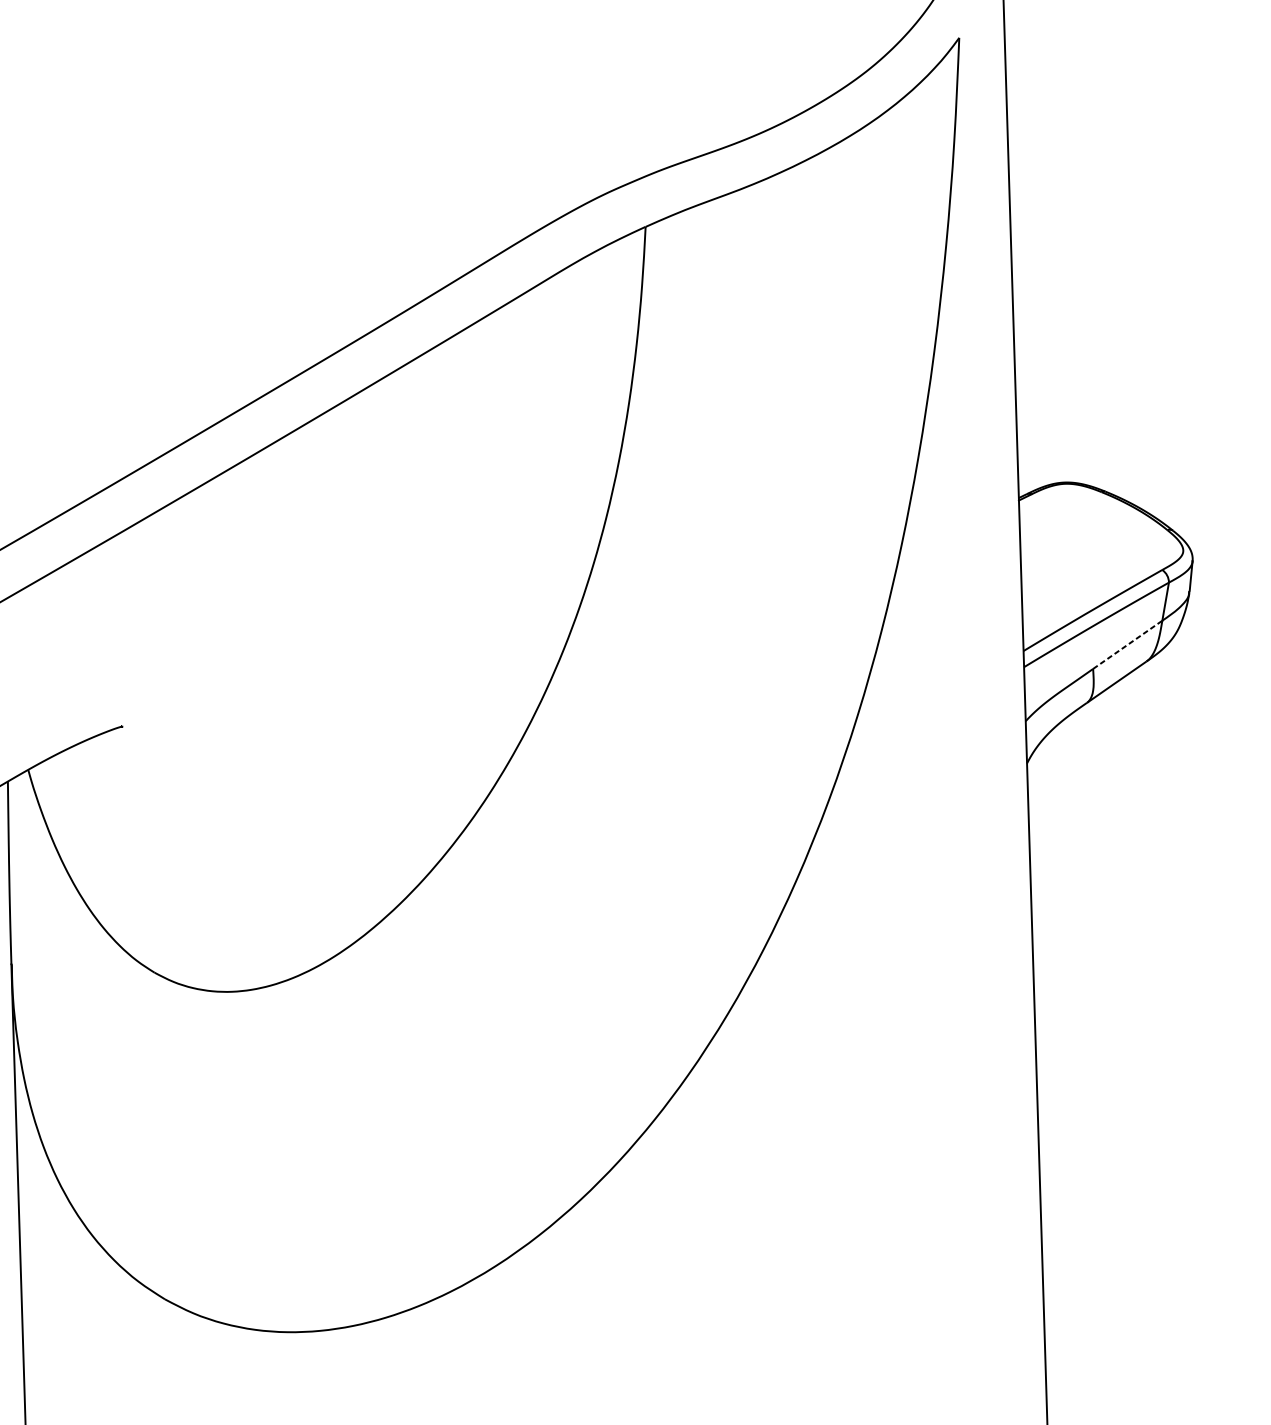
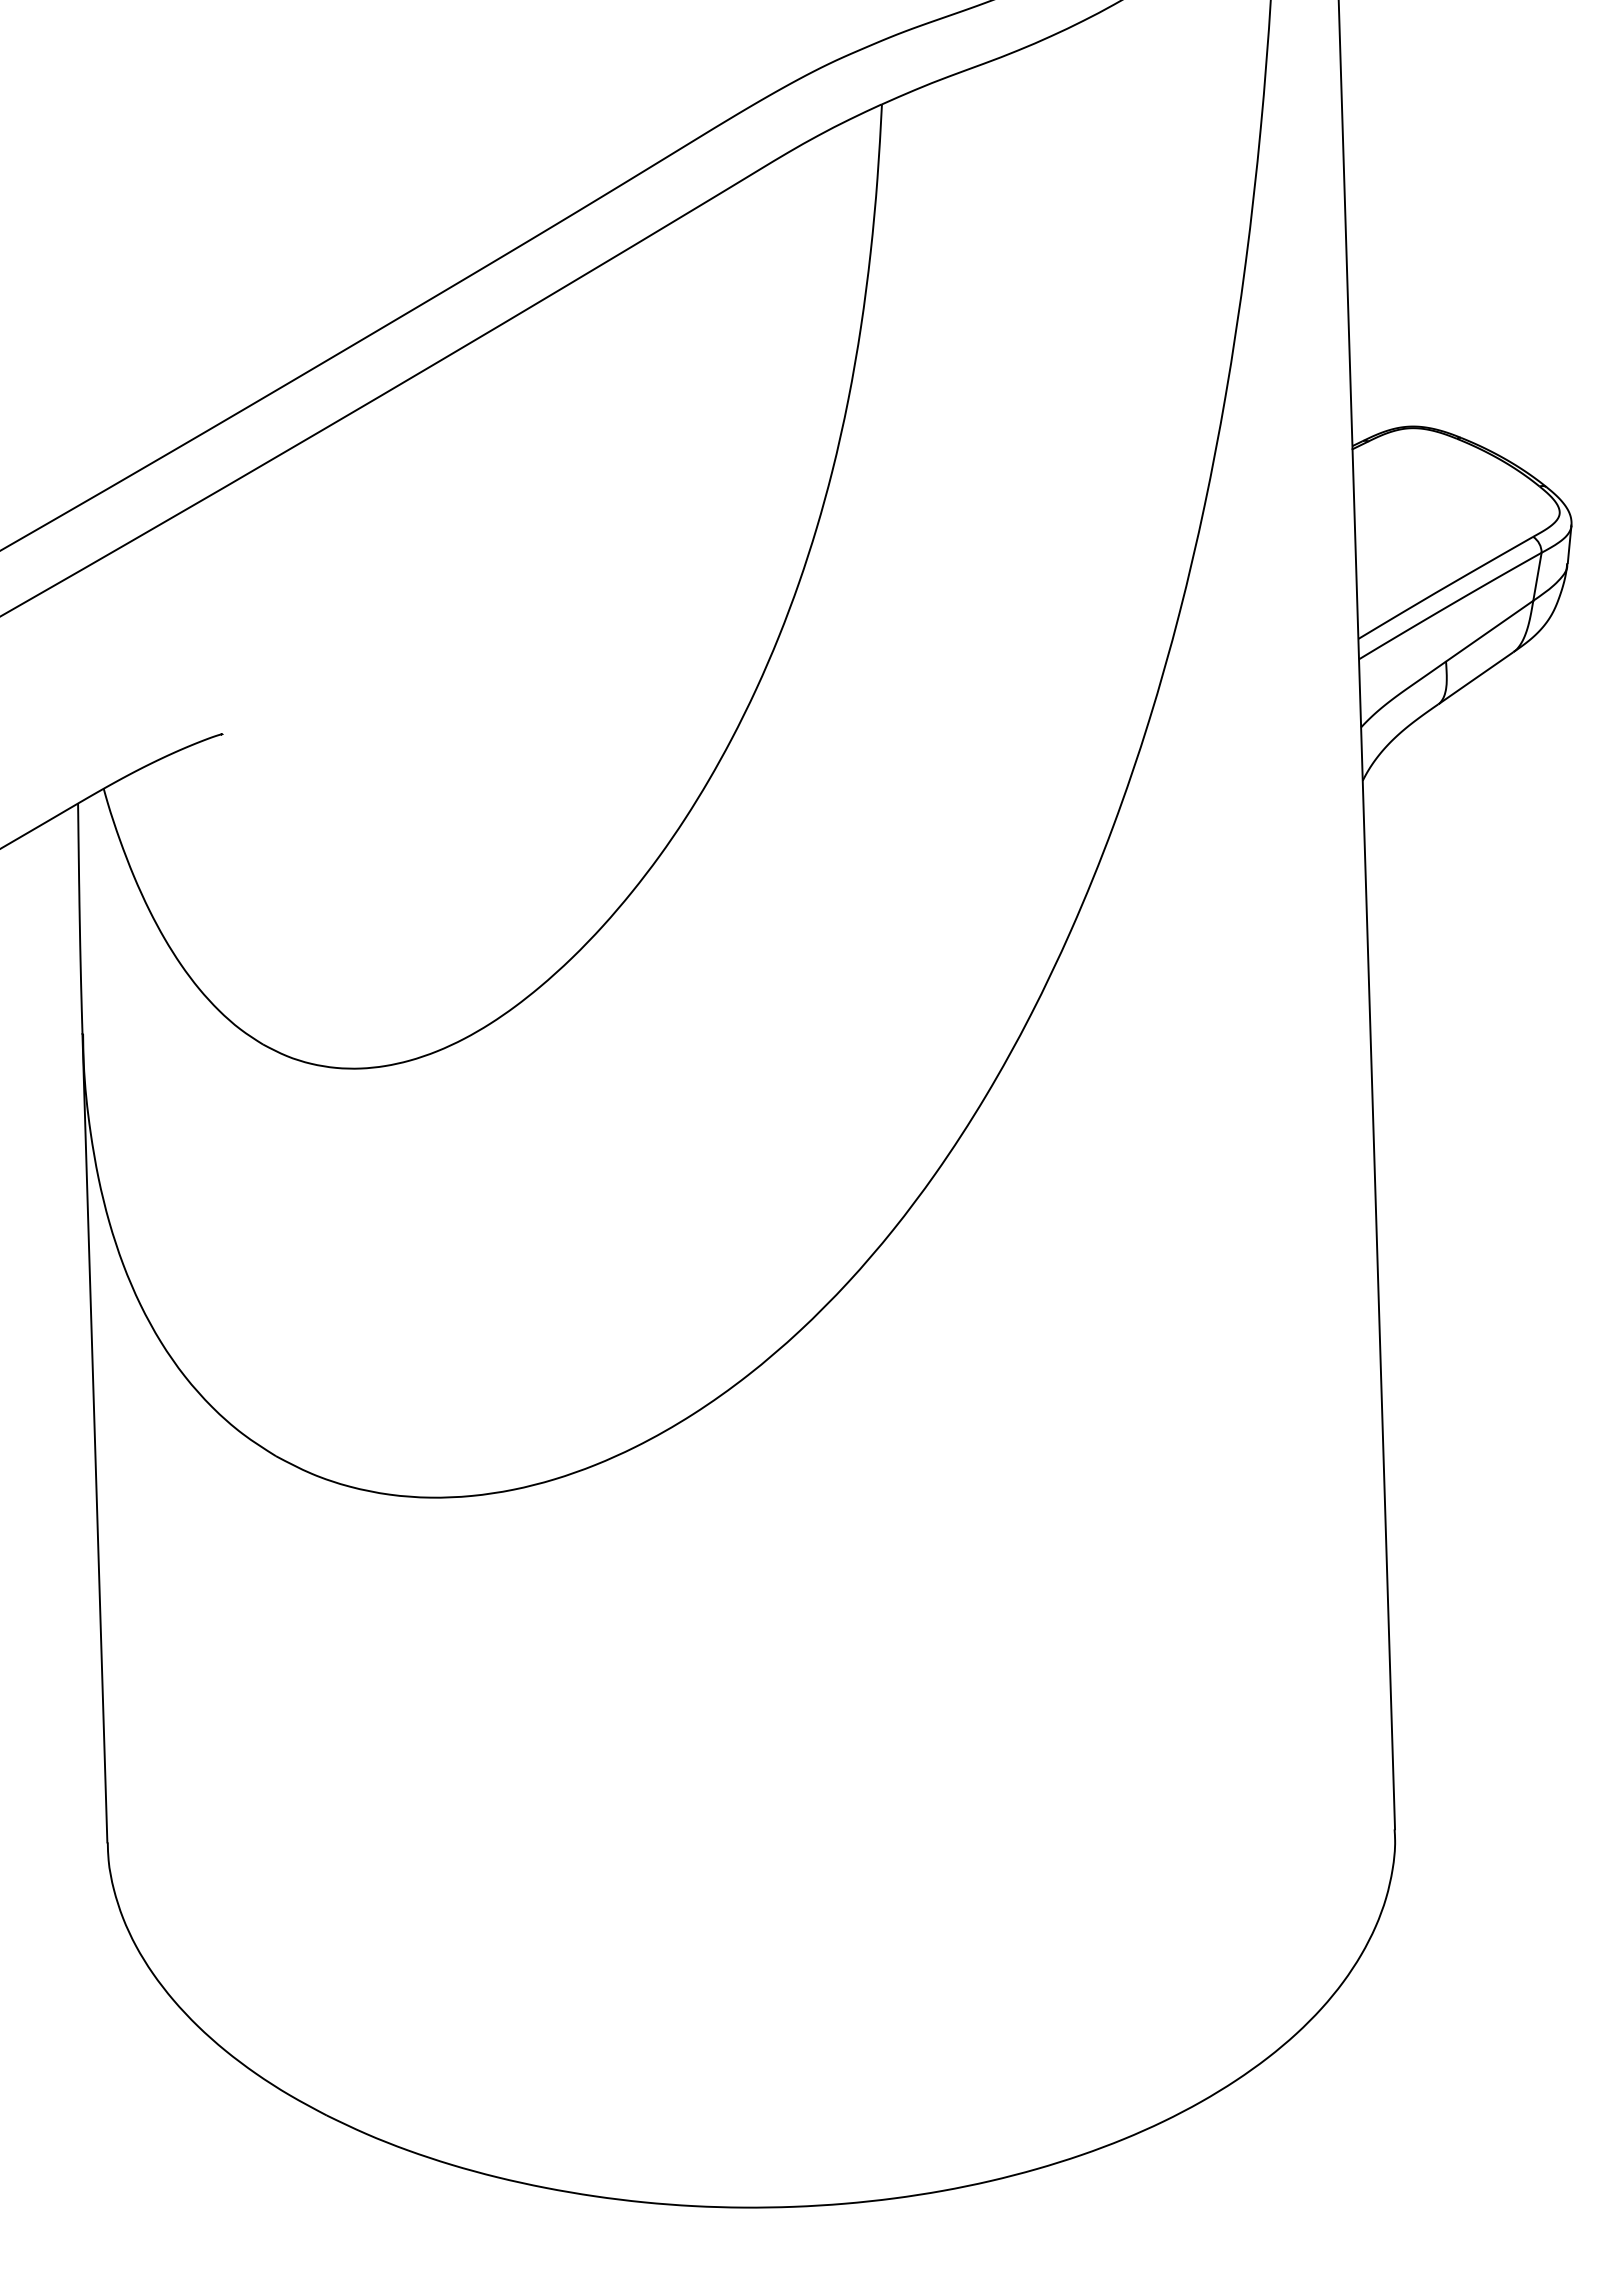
line: (1128, 644) -> (1490, 630), dashed -> solid

